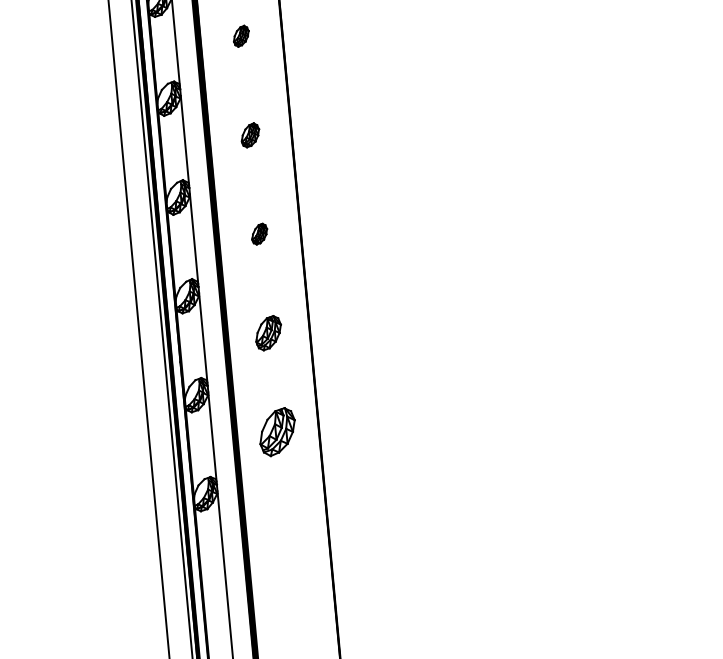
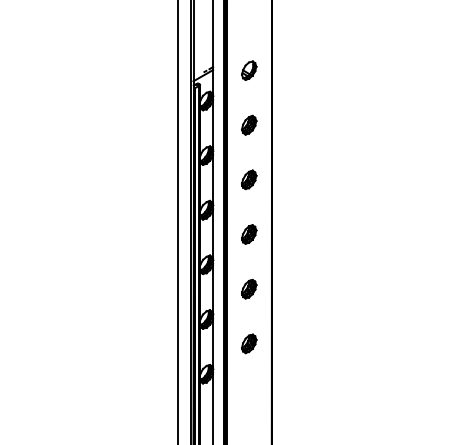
part: (241, 35) -> (249, 124), size x1.67
part: (250, 134) -> (249, 179), size x1.43
part: (260, 234) -> (249, 234), size x1.67
part: (278, 431) -> (249, 343), size x0.71

